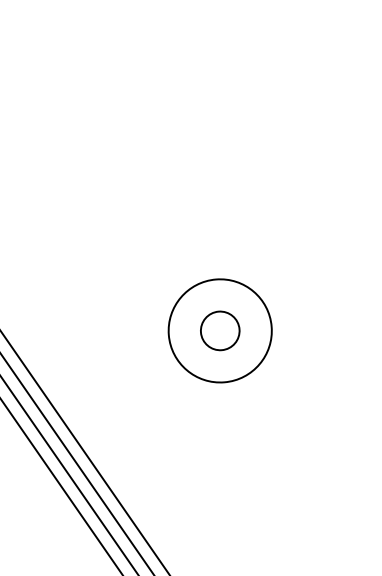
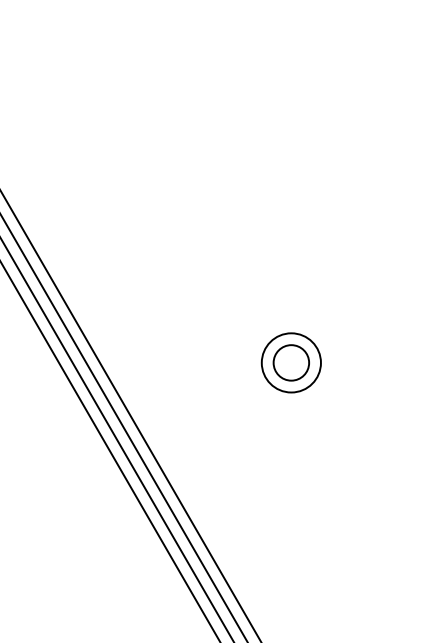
circle: (219, 330) -> (290, 362), size x0.62

